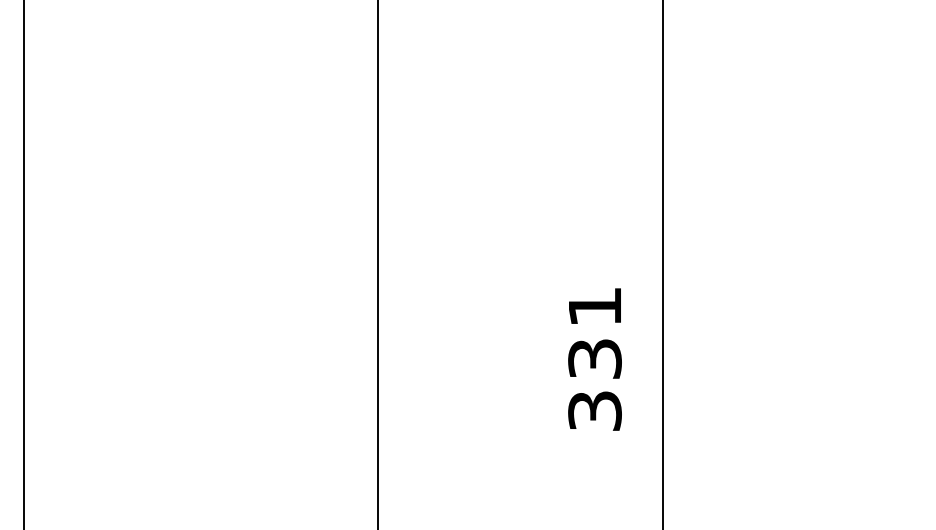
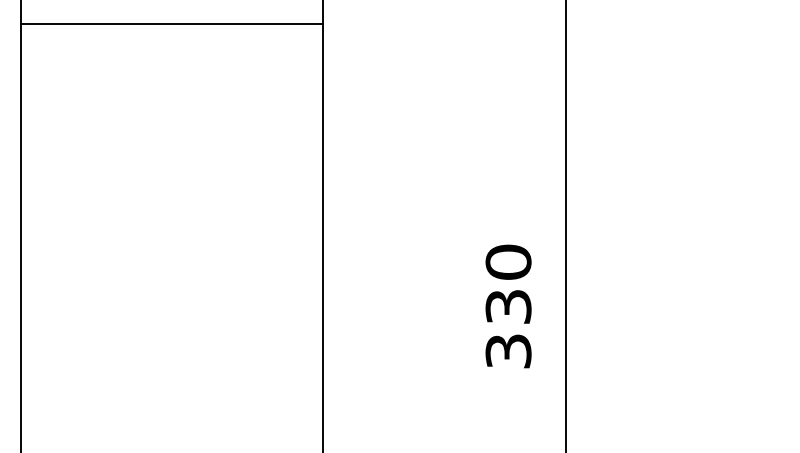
line: (200, 28) -> (171, 24), added
text: (594, 306) -> (508, 261), 331 -> 330

